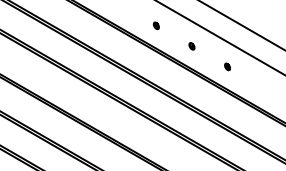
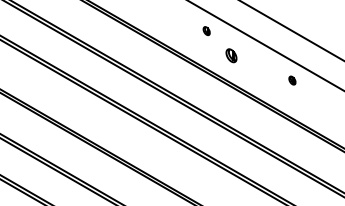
part: (155, 25) -> (205, 30), moved
part: (191, 46) -> (230, 56), size x1.6
part: (227, 66) -> (292, 80), moved

